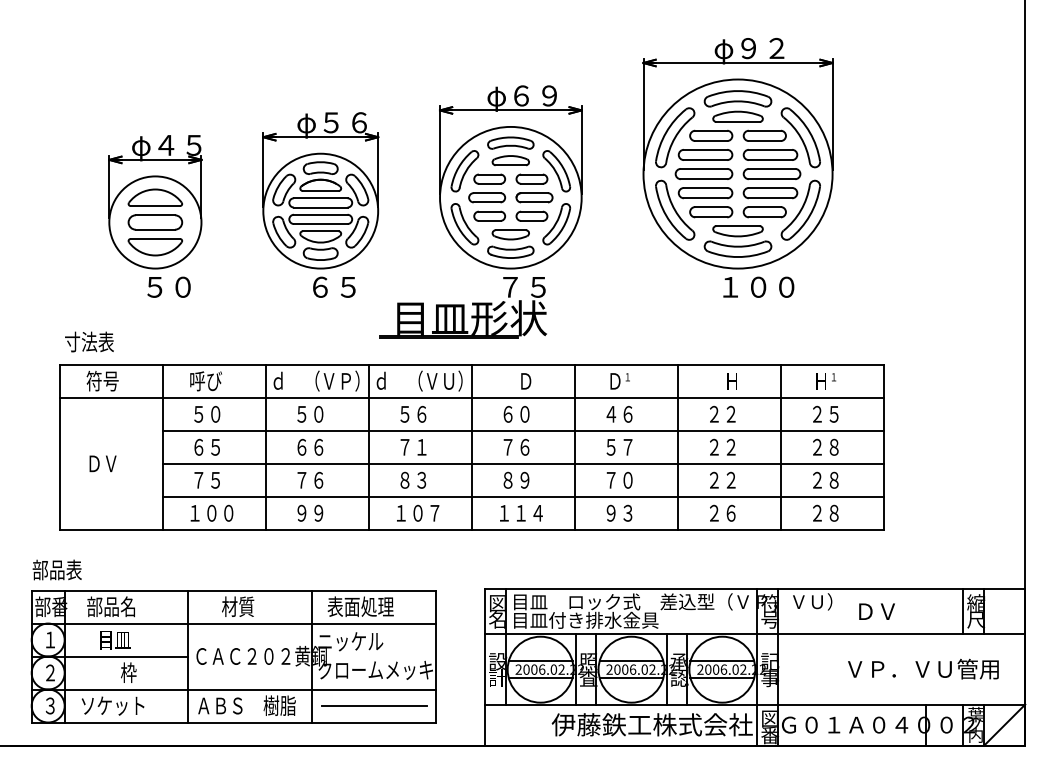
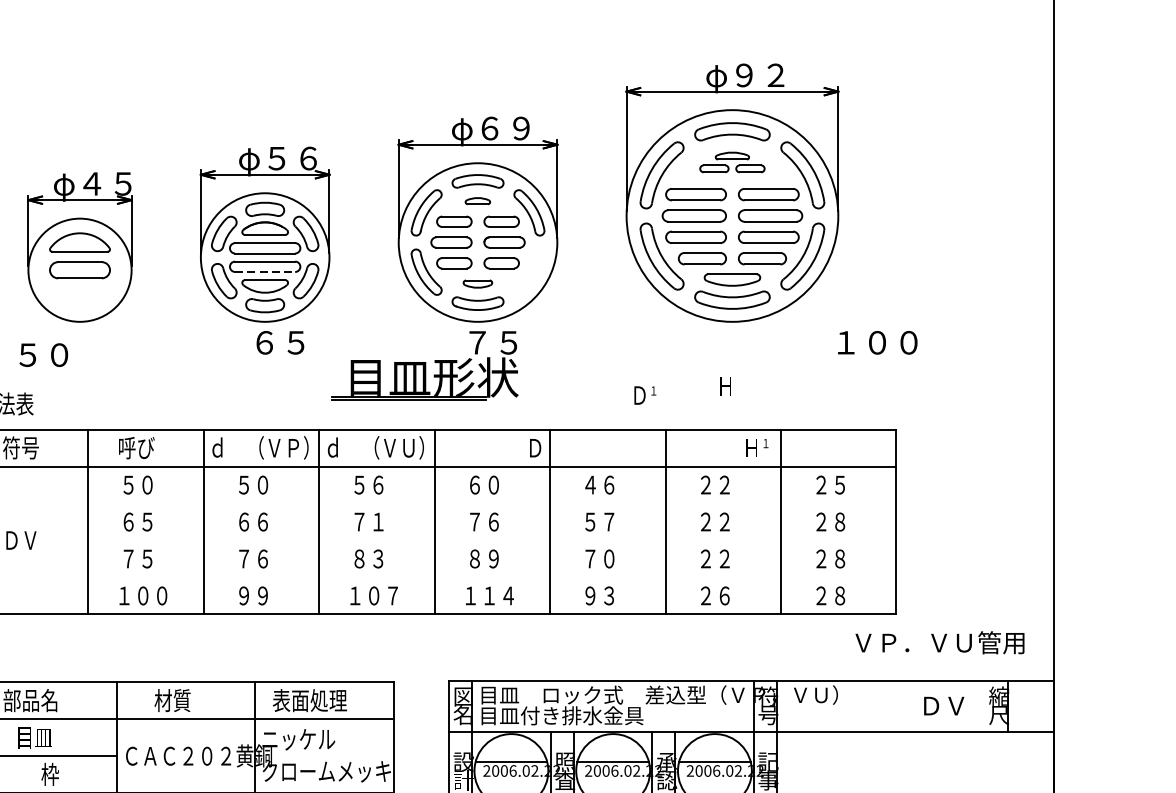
part: (737, 125) -> (731, 161), size x0.6
part: (510, 160) -> (477, 200), size x0.6
line: (320, 224) -> (264, 272), solid -> dashed
part: (556, 224) -> (529, 272), removed
part: (510, 234) -> (477, 283), size x0.7
part: (154, 247) -> (79, 298), removed
text: (168, 286) -> (43, 354), moved
text: (758, 286) -> (877, 341), moved
text: (526, 381) -> (535, 448), moved
text: (619, 381) -> (644, 395), moved
text: (731, 381) -> (725, 386), moved
text: (825, 381) -> (756, 448), moved
line: (523, 430) -> (492, 503), removed
line: (523, 463) -> (492, 540), removed
line: (523, 496) -> (492, 577), removed
text: (876, 611) -> (943, 705), moved
line: (963, 611) -> (984, 705), removed
text: (923, 668) -> (940, 642), moved
line: (540, 677) -> (511, 779), removed
line: (631, 677) -> (613, 779), removed
line: (722, 677) -> (715, 779), removed

